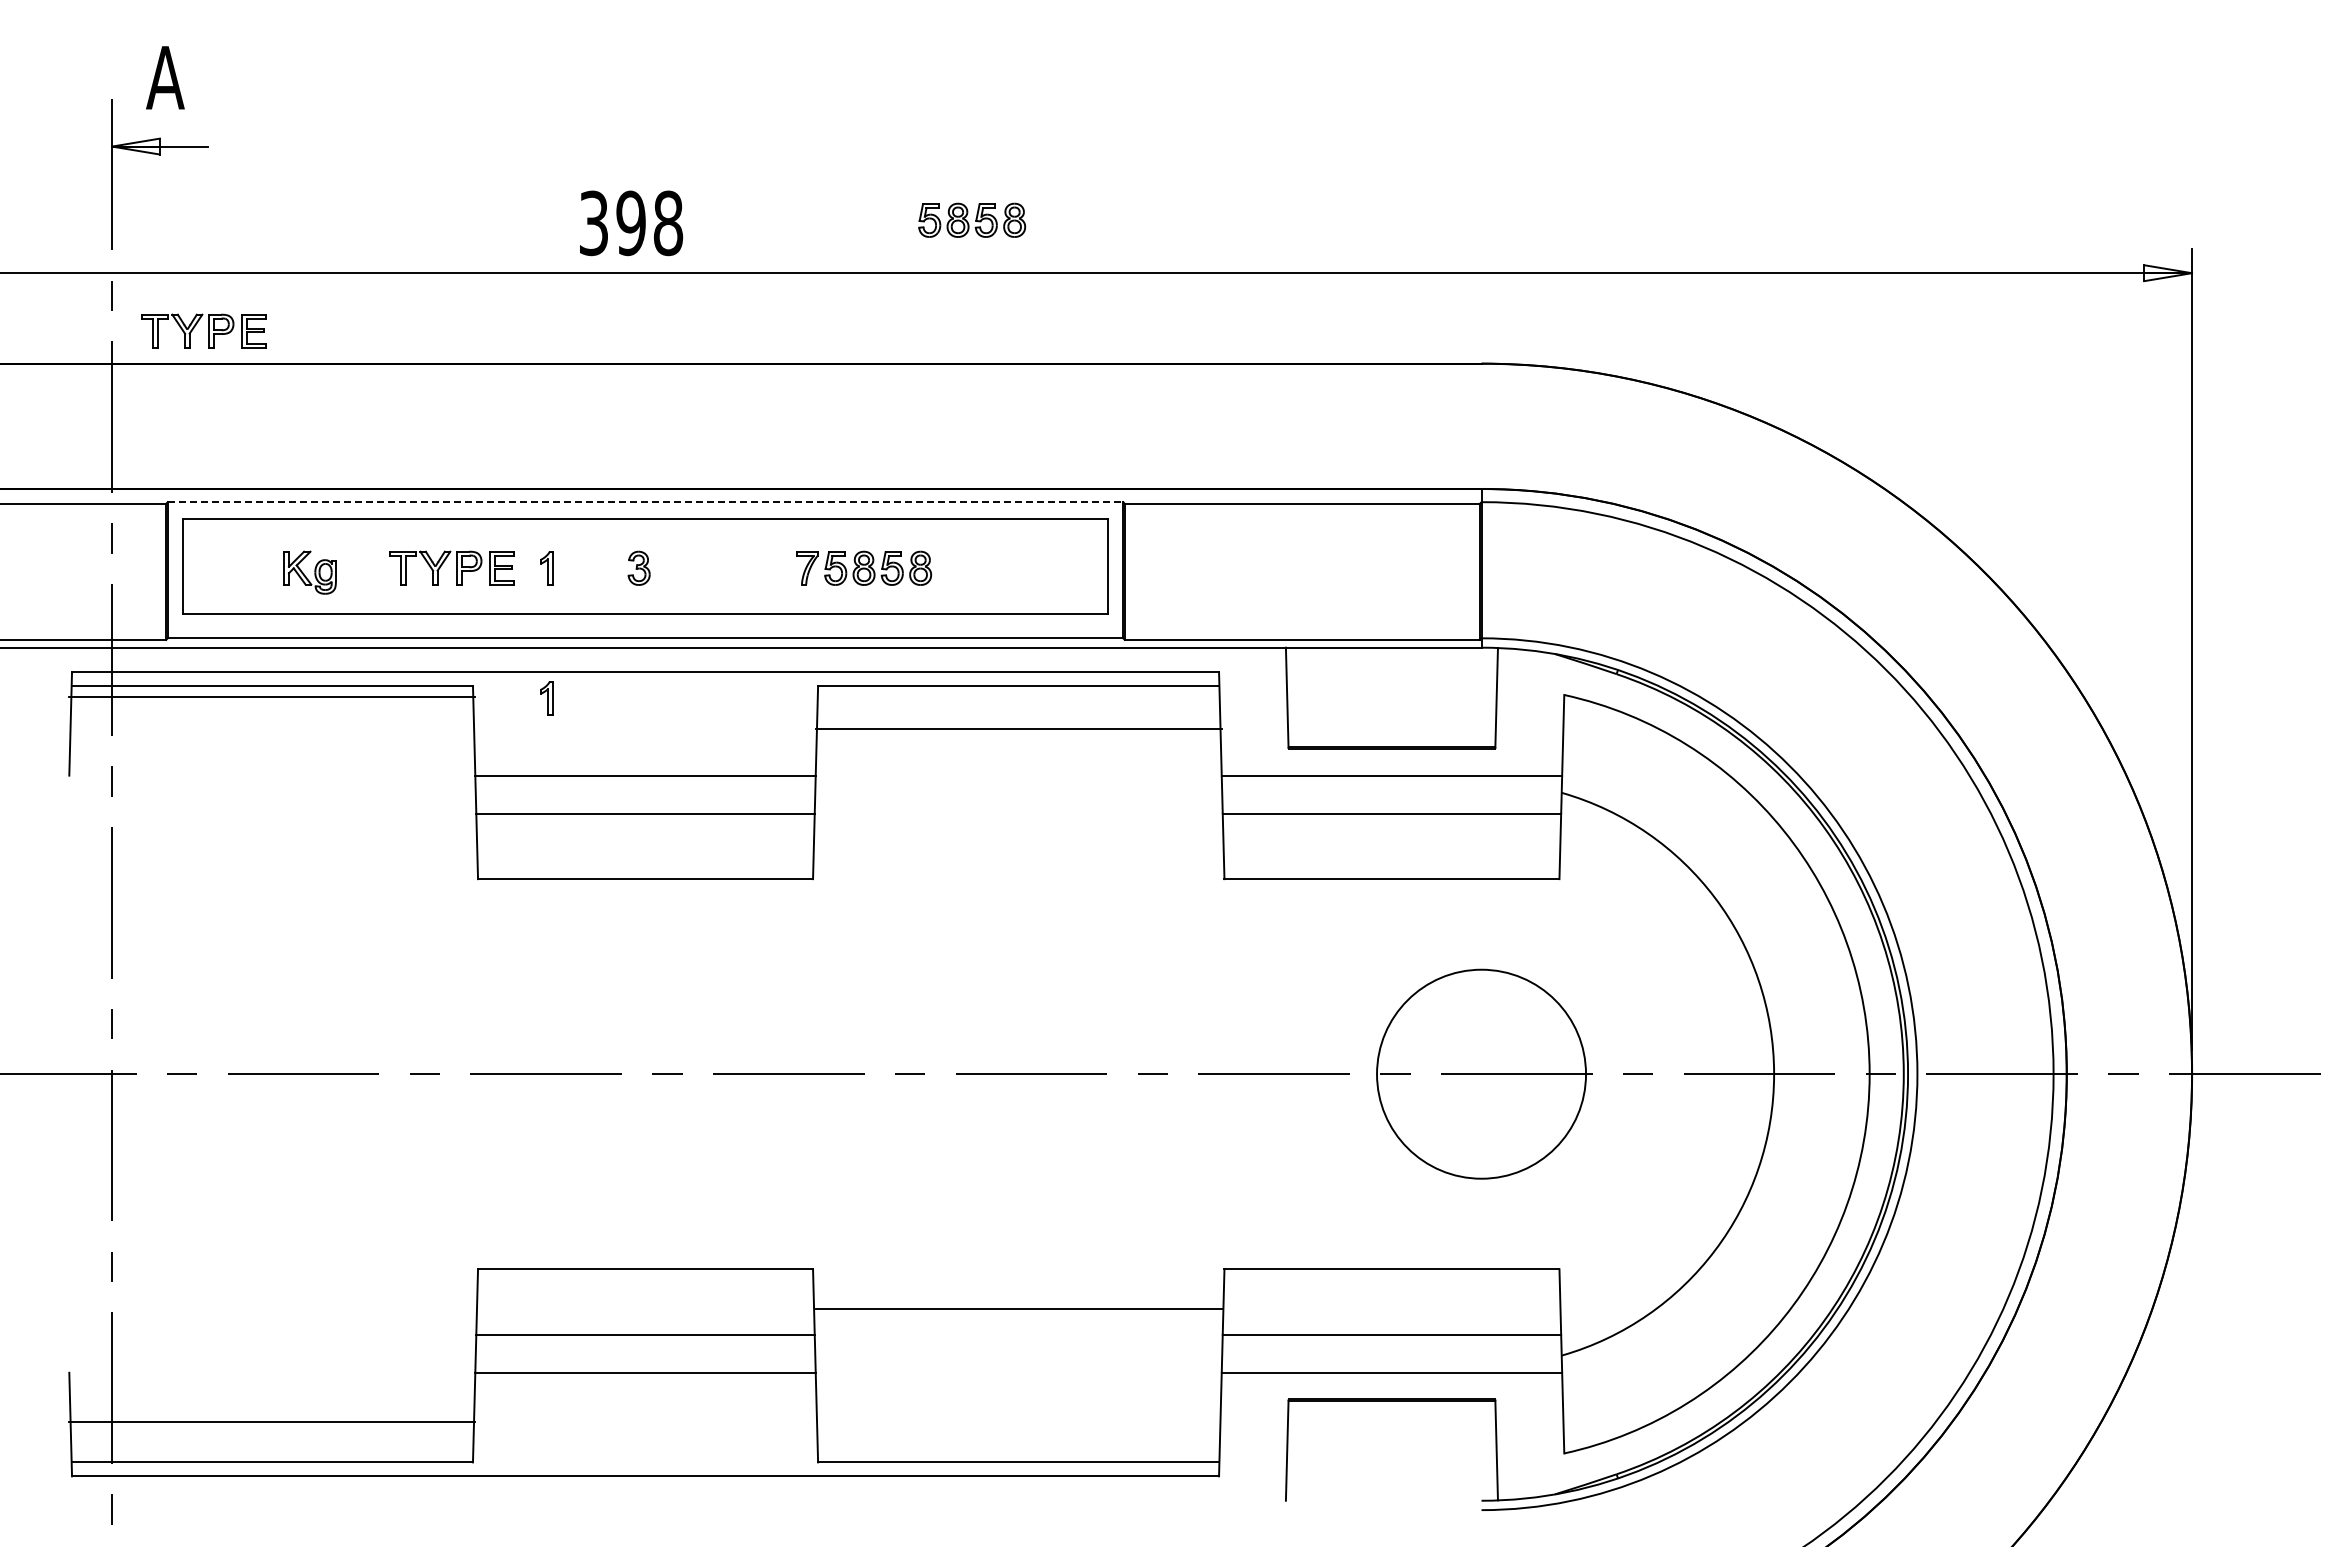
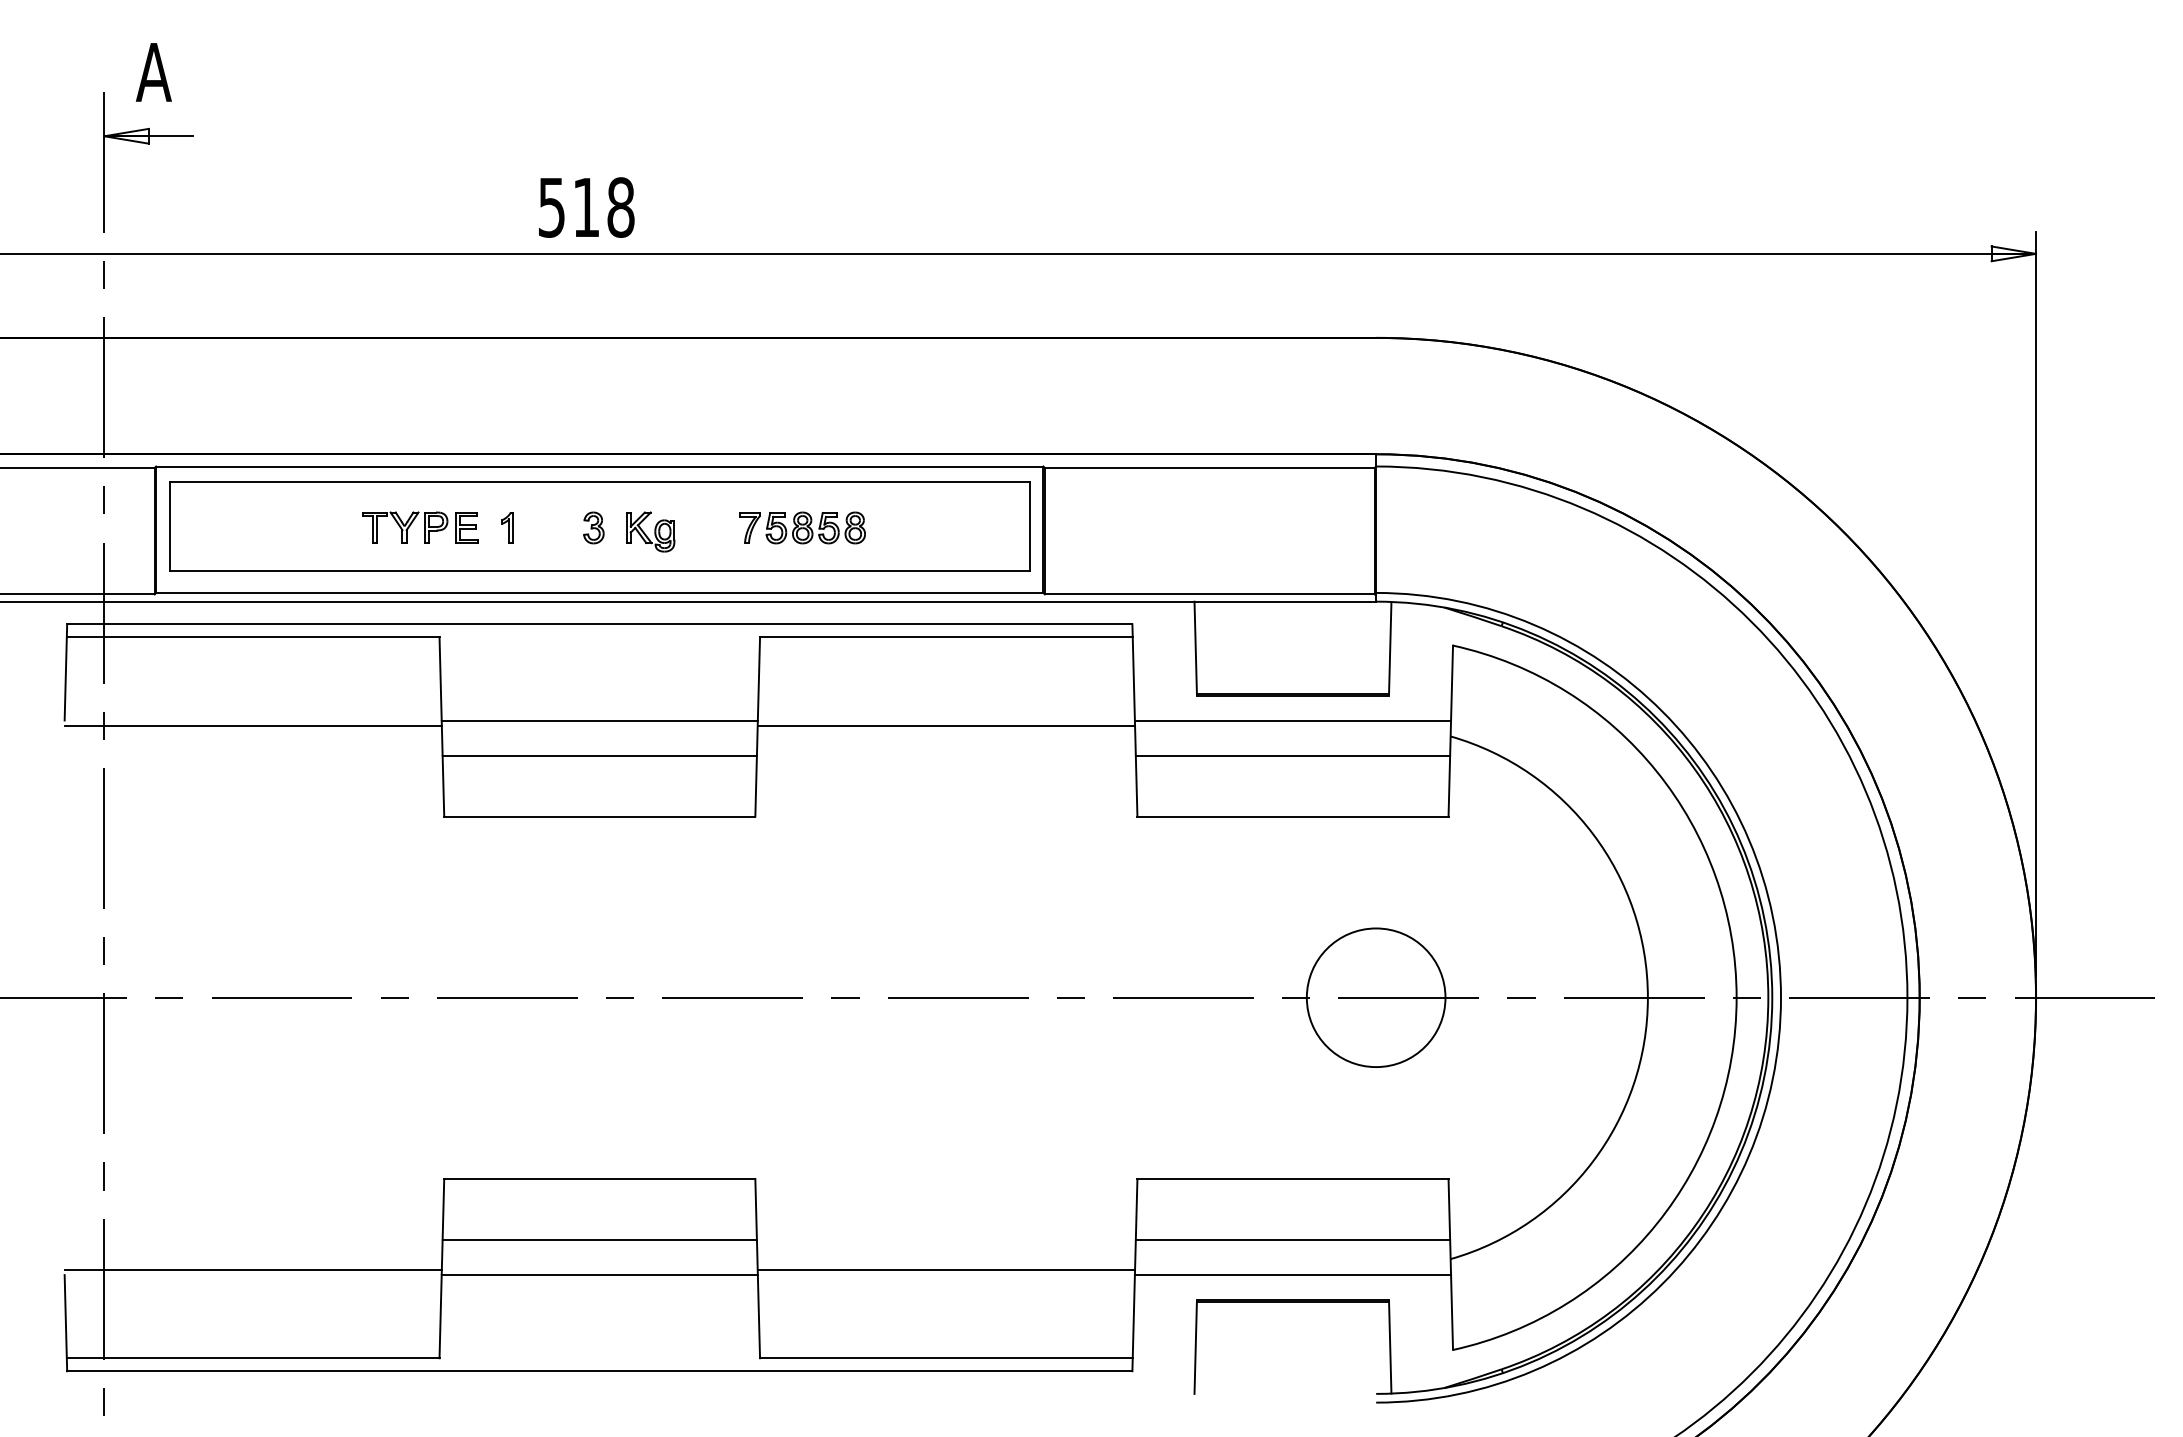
part: (972, 219) -> (903, 204), removed
text: (612, 223) -> (569, 207), 398 -> 518
part: (203, 330) -> (189, 307), removed
line: (645, 502) -> (599, 466), dashed -> solid
part: (309, 572) -> (649, 531), moved
line: (272, 696) -> (253, 725), moved
part: (546, 698) -> (507, 648), removed
line: (1018, 728) -> (946, 725), moved
circle: (1481, 1073) -> (1376, 997), size x0.71
line: (1018, 1308) -> (946, 1269), moved
line: (272, 1421) -> (253, 1269), moved

